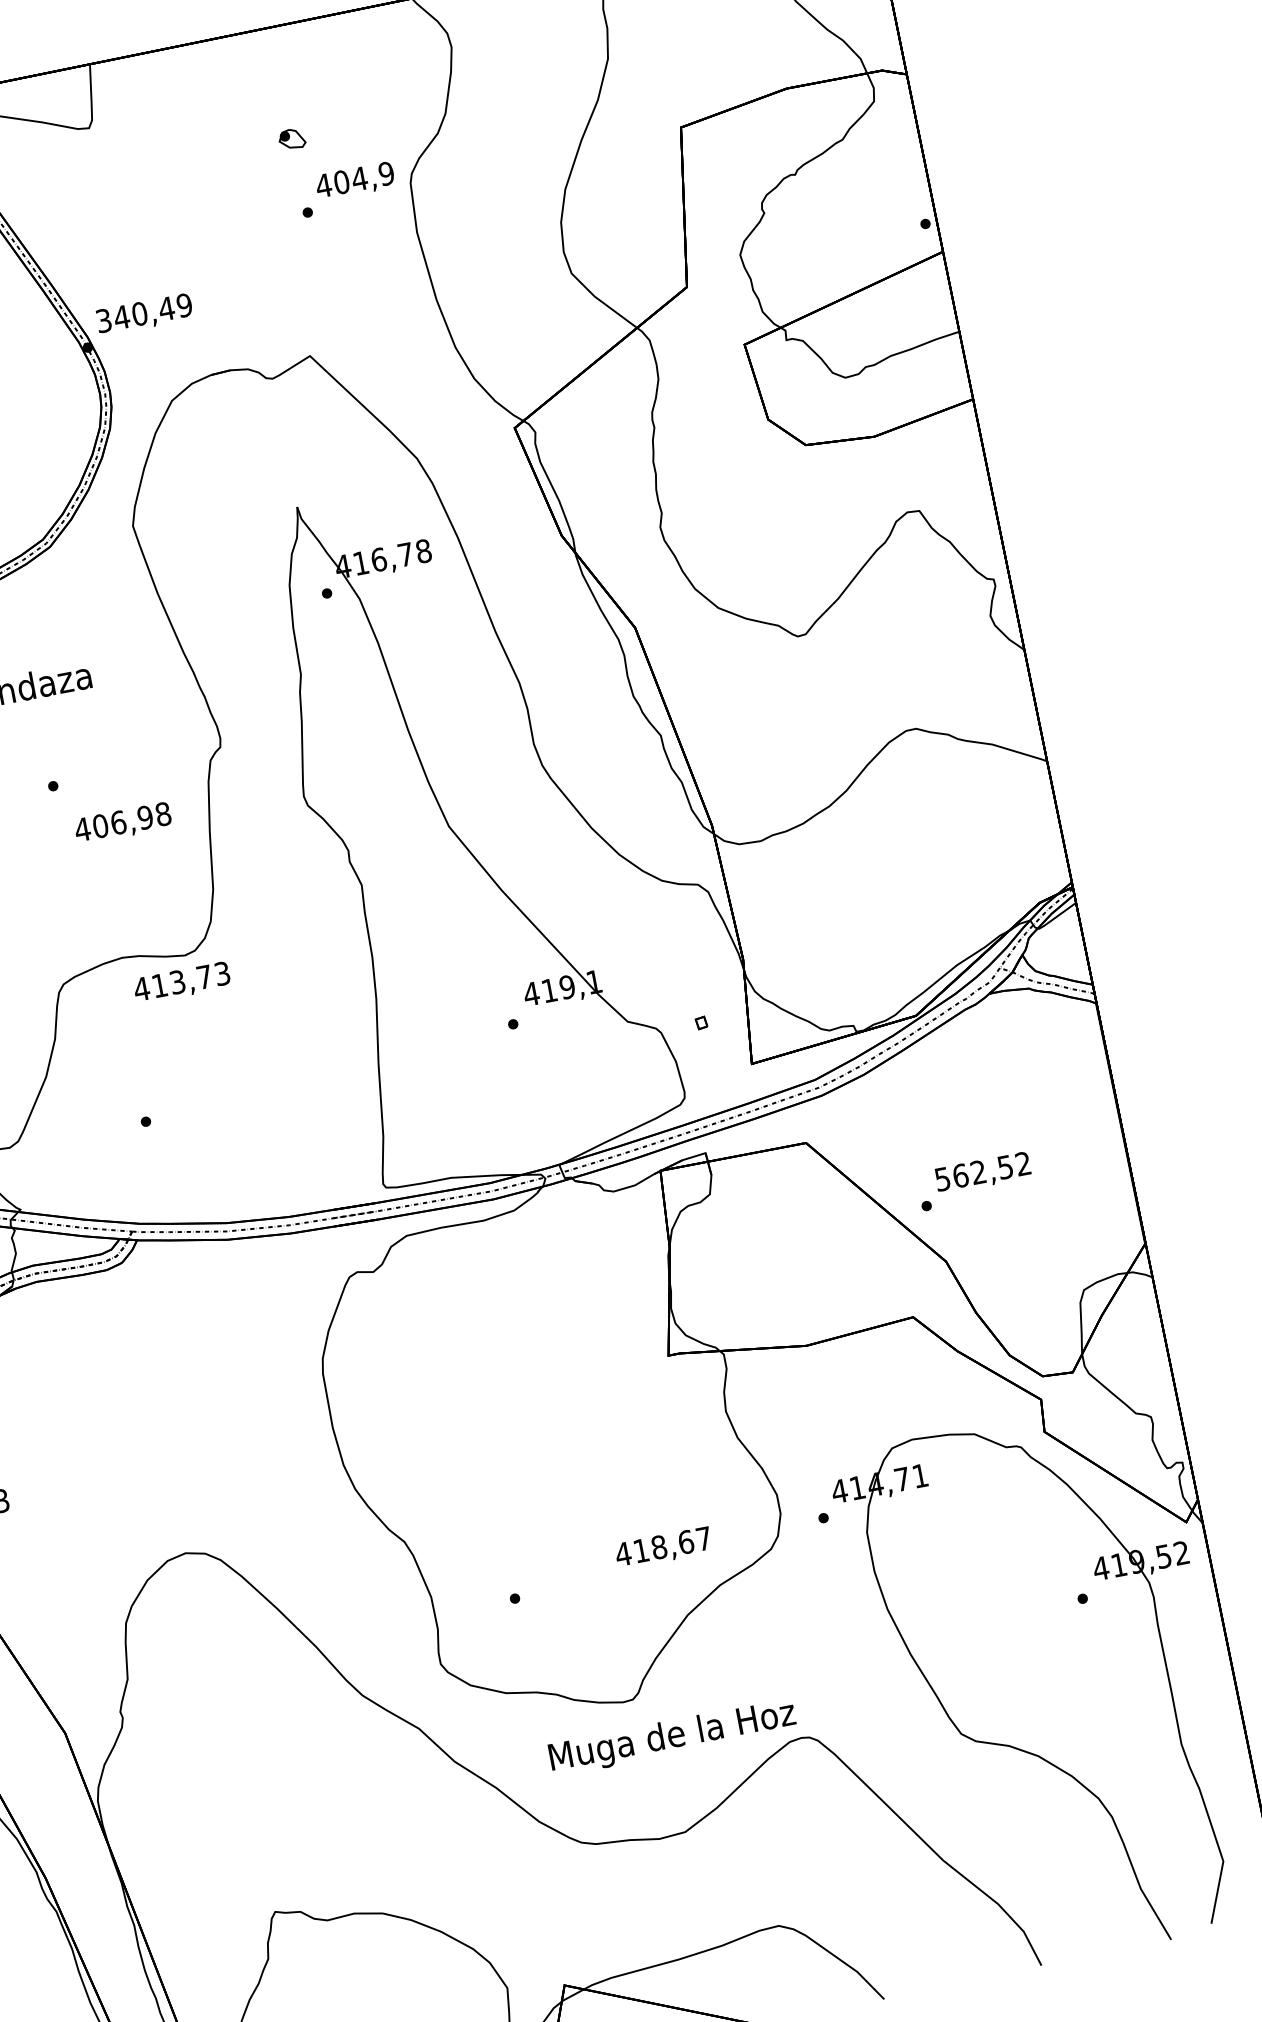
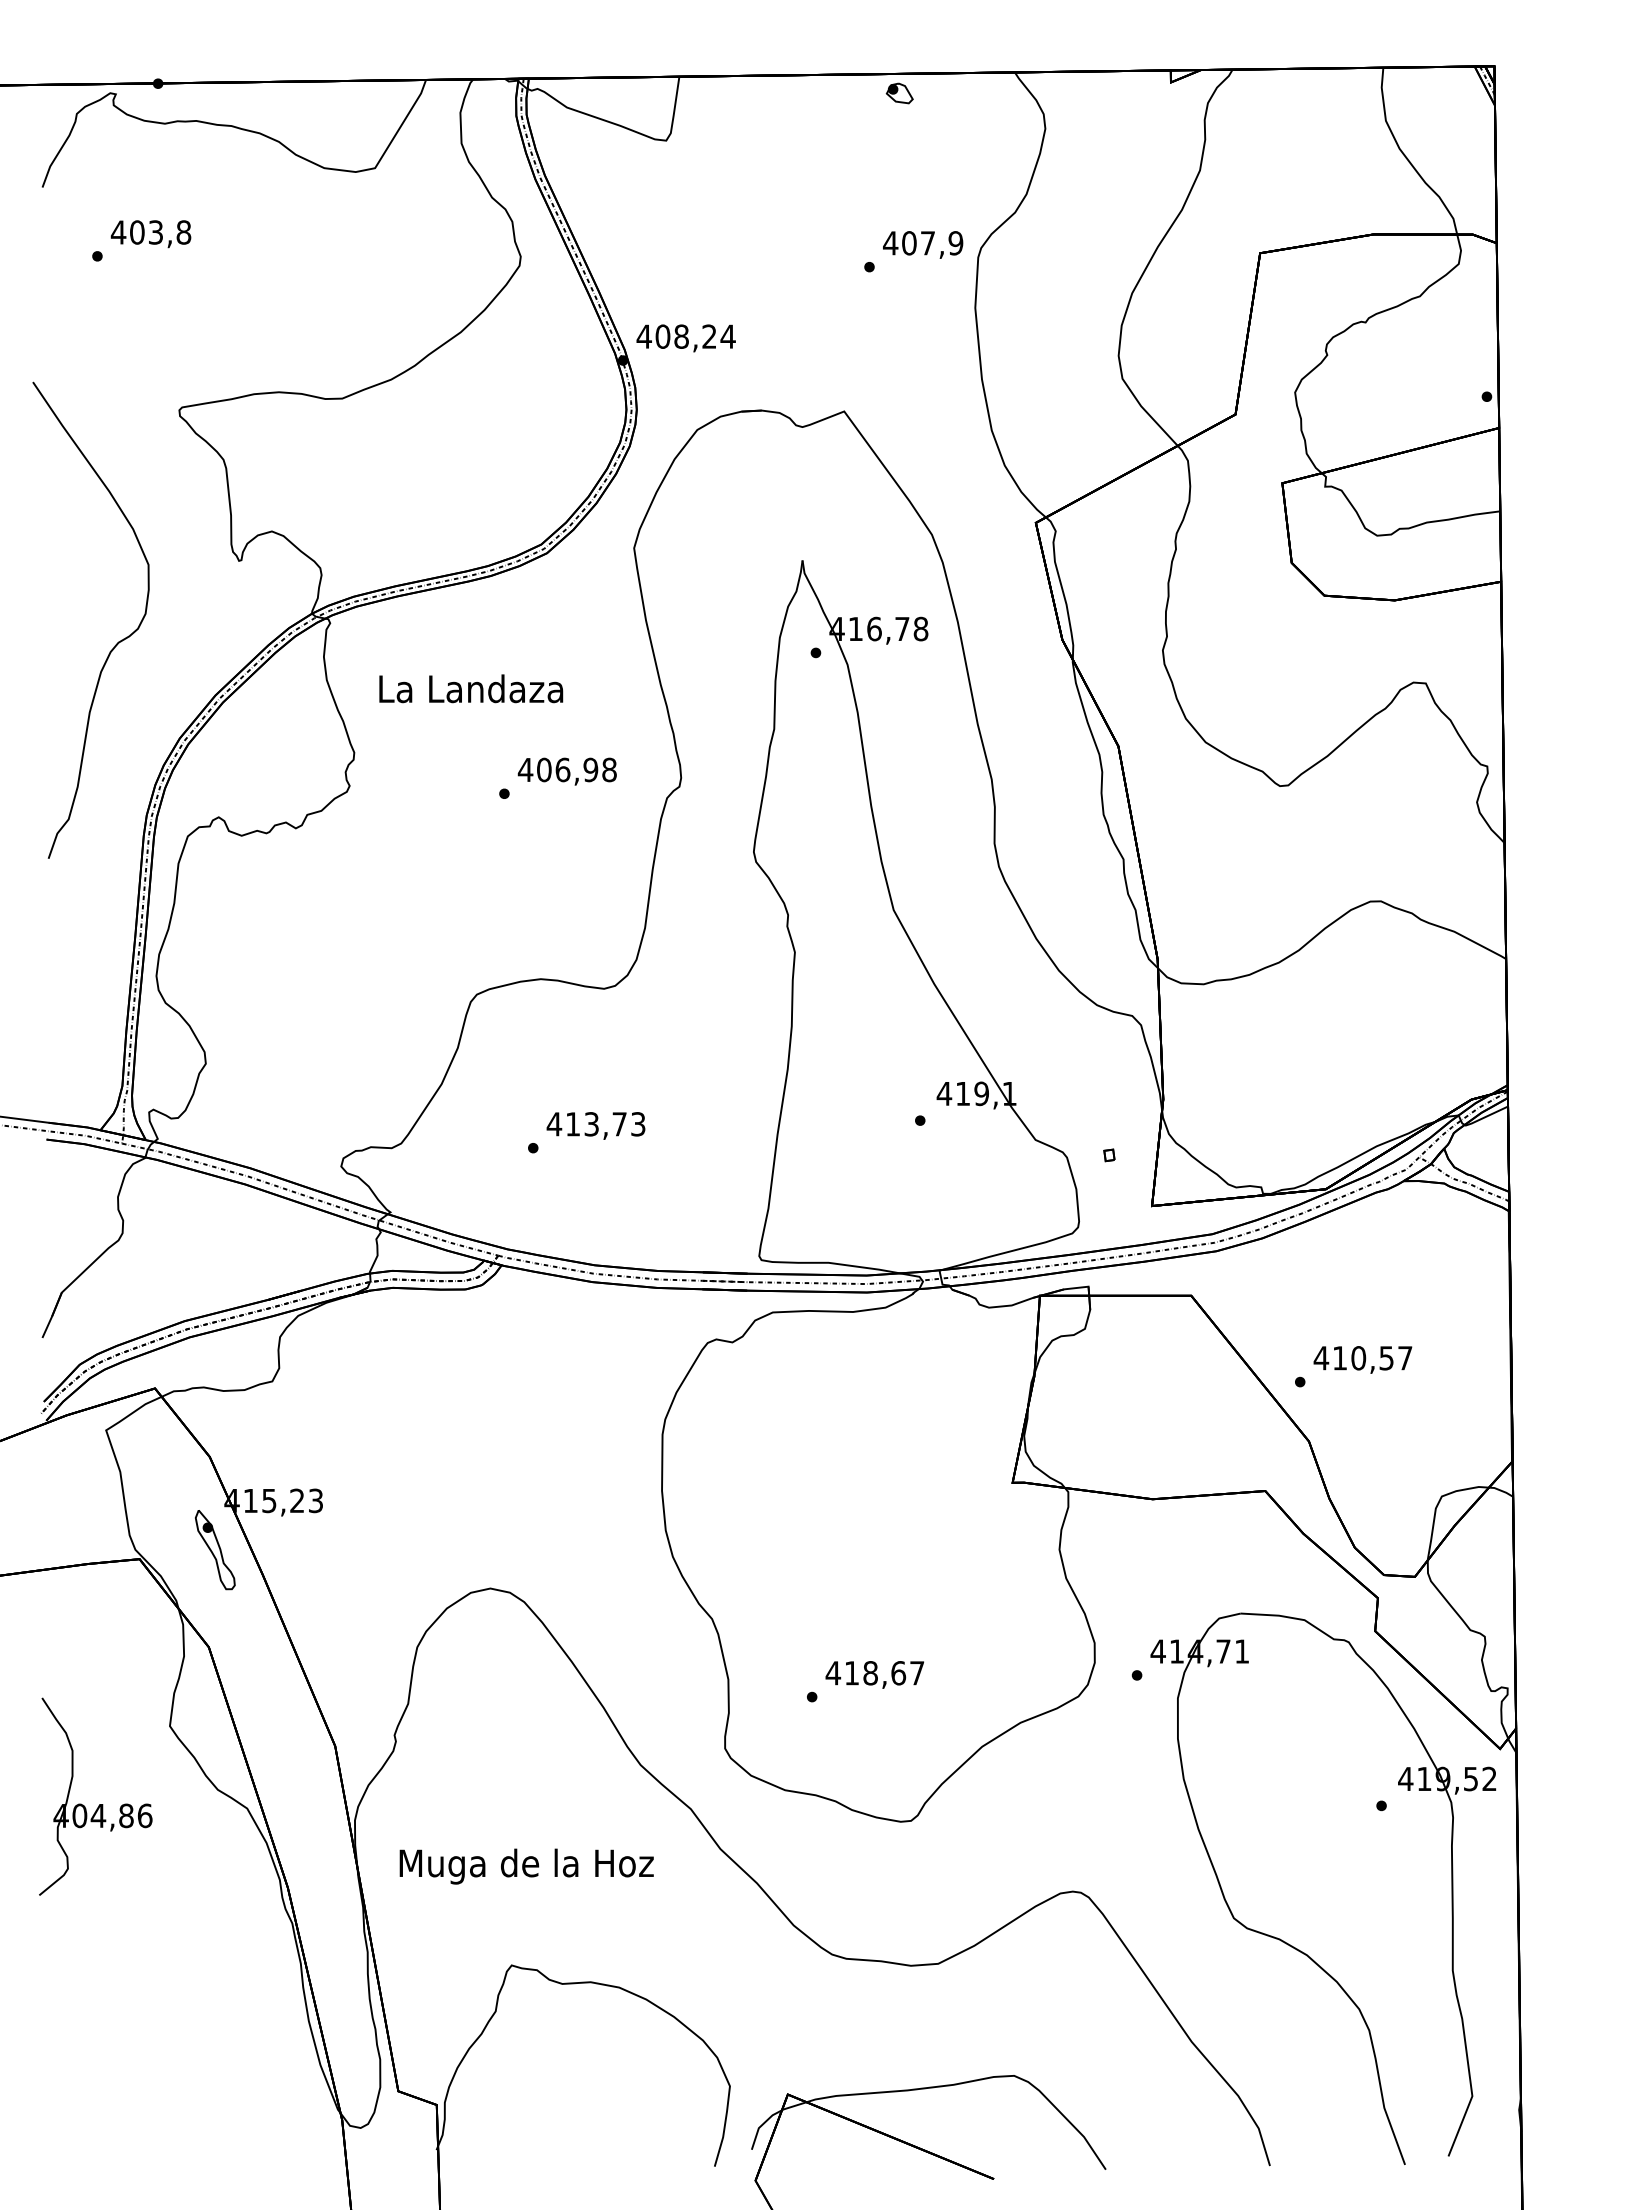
part: (291, 139) -> (899, 93), moved
text: (359, 179) -> (927, 243), 404,9 -> 407,9
text: (143, 313) -> (685, 336), 340,49 -> 408,24
text: (122, 823) -> (566, 771), moved
text: (181, 982) -> (595, 1125), moved
text: (982, 1171) -> (1362, 1358), 562,52 -> 410,57
text: (663, 1547) -> (874, 1674), moved
text: (672, 1737) -> (526, 1866), moved

